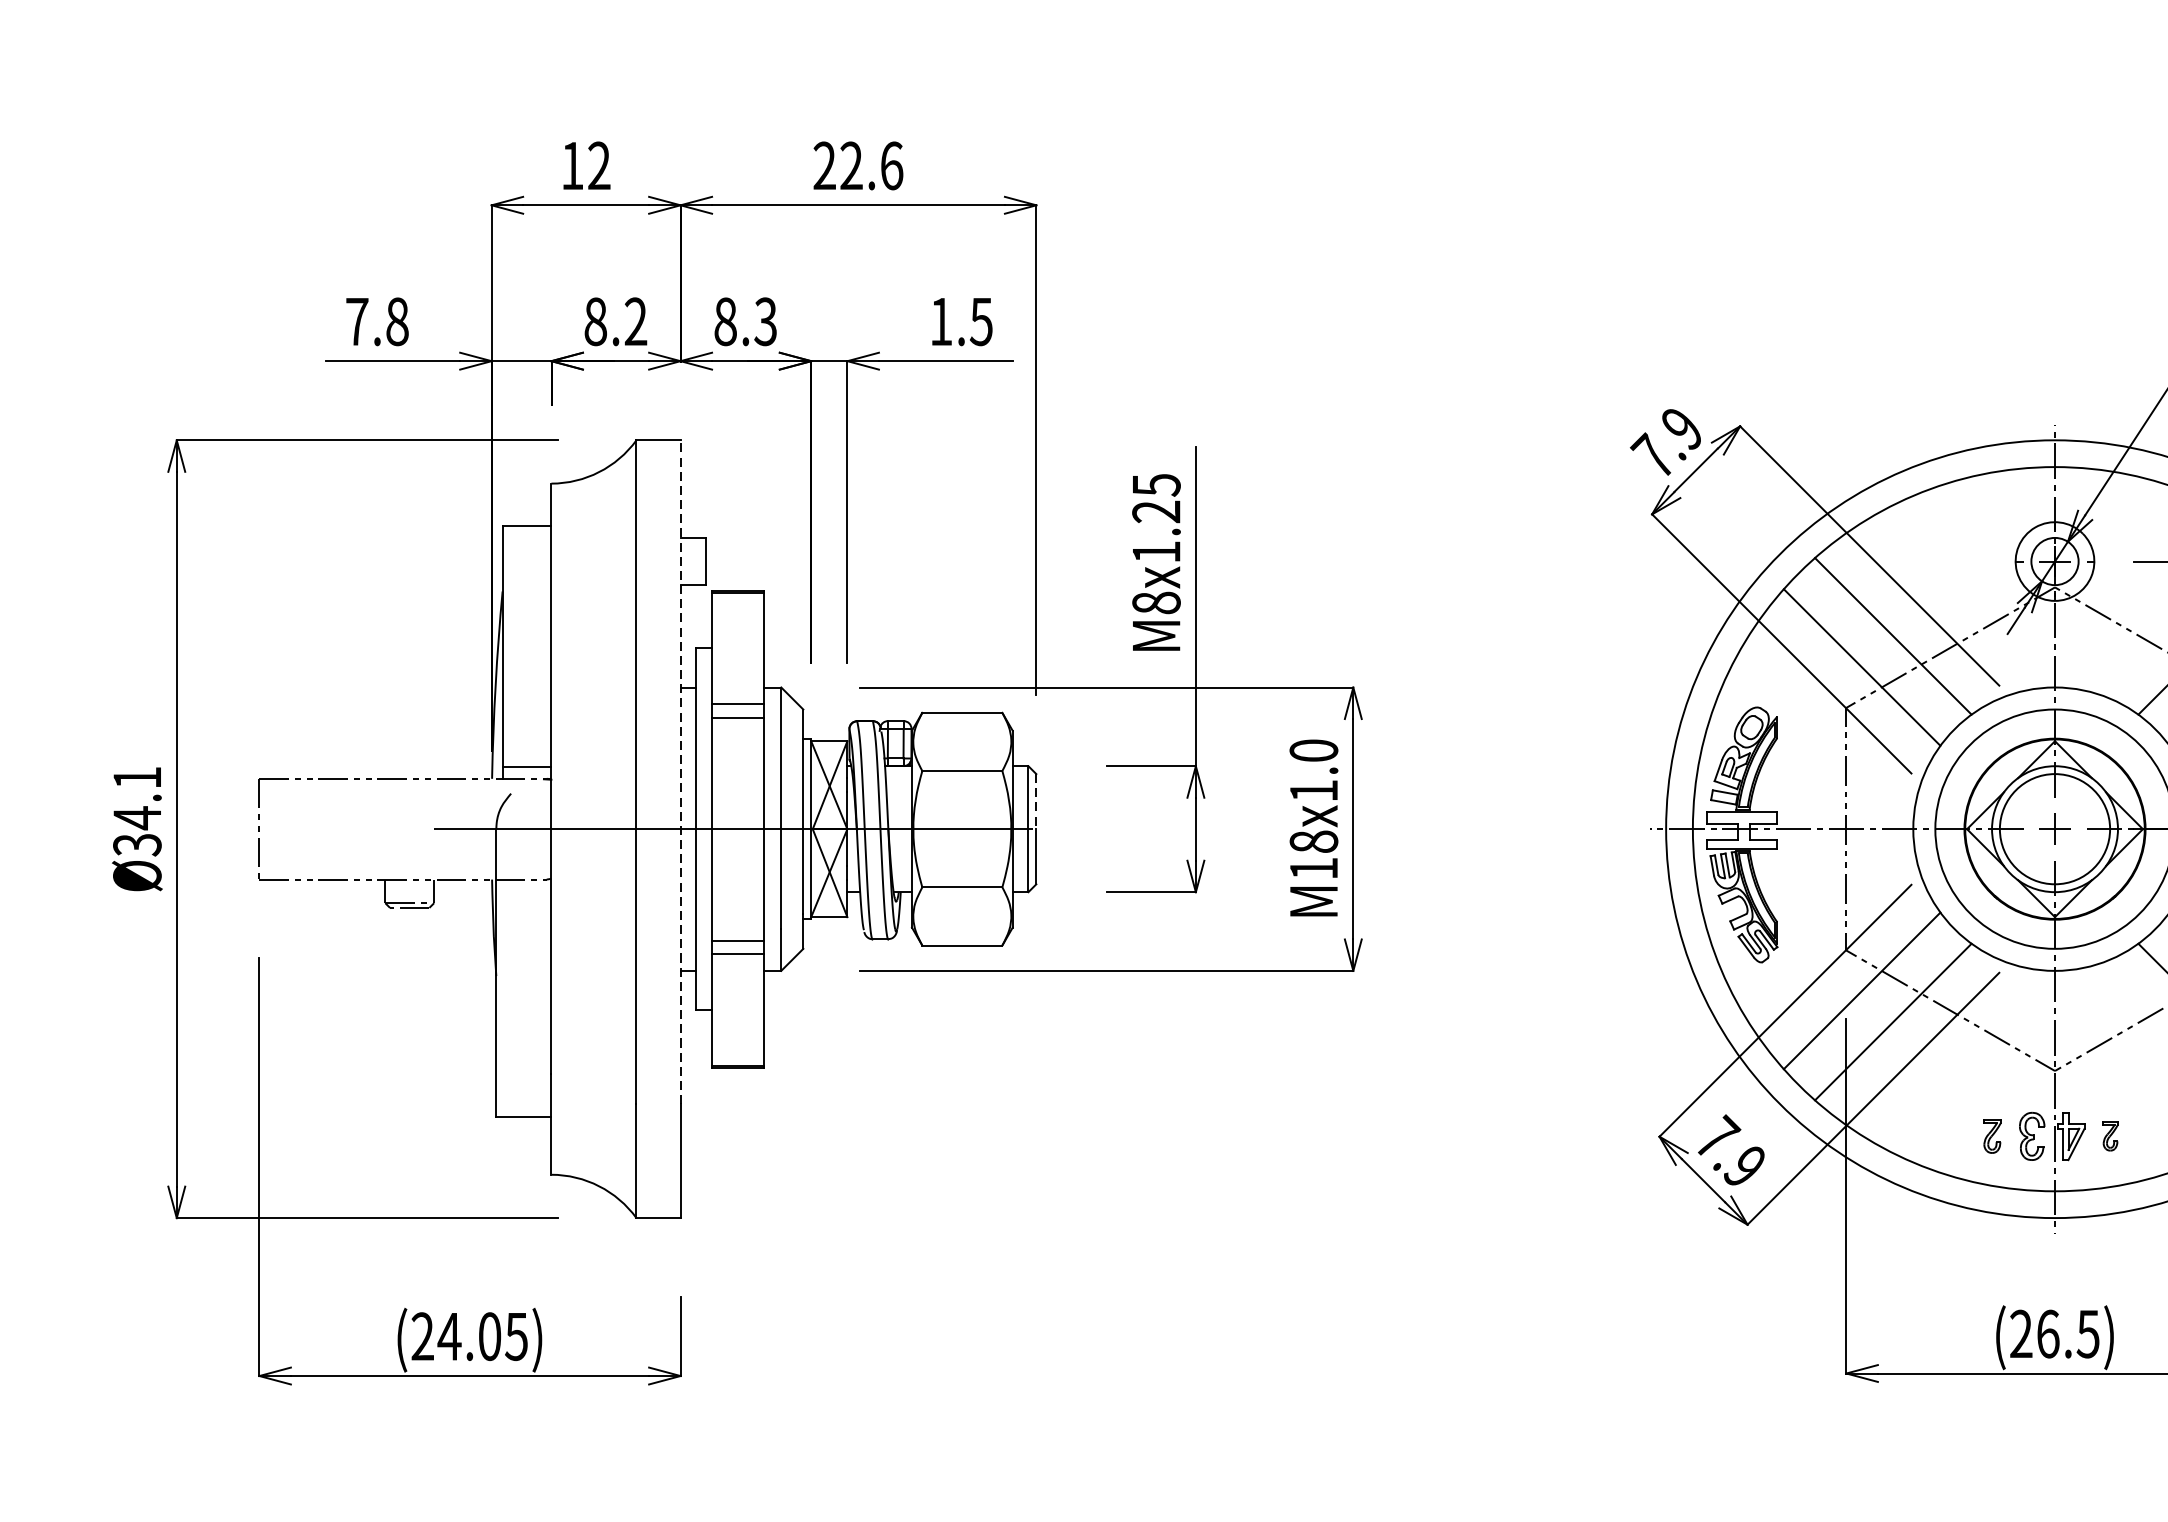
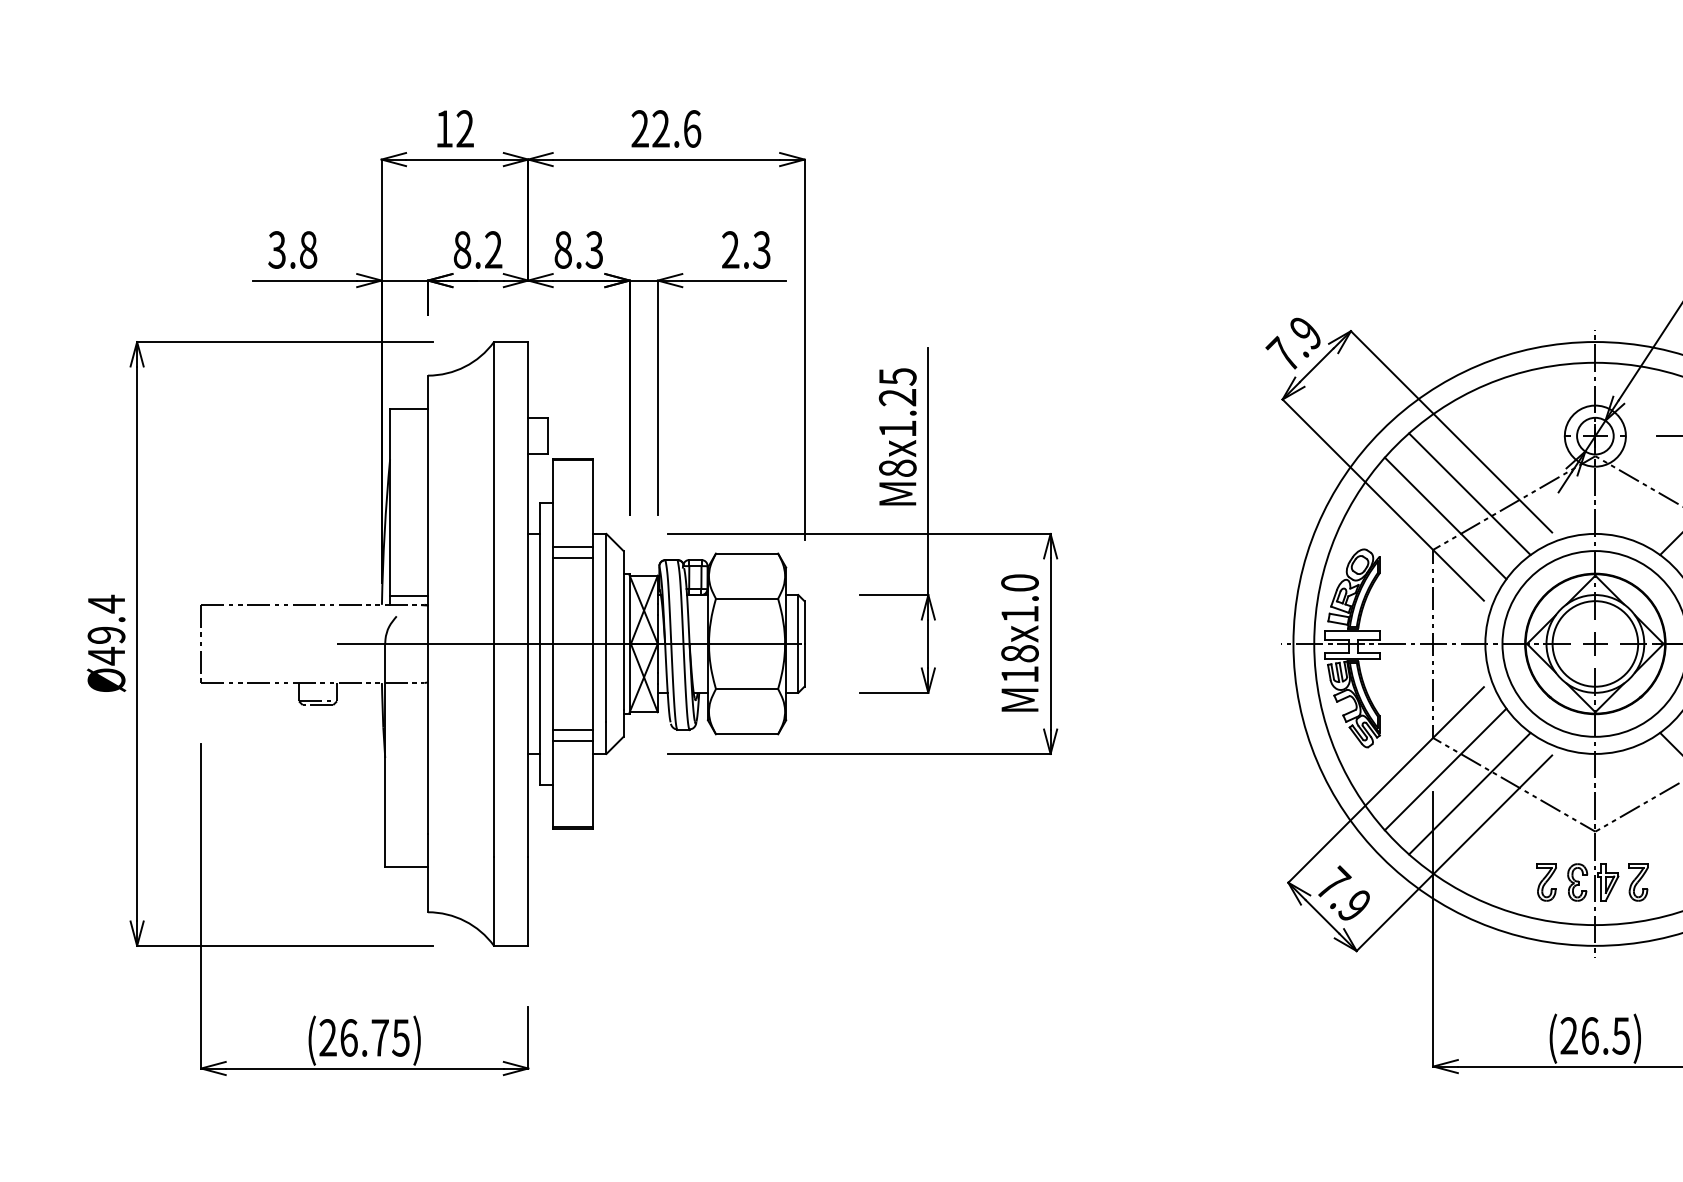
text: (356, 321) -> (276, 249), 7.8 -> 3.8
text: (961, 321) -> (746, 249), 1.5 -> 2.3
line: (680, 771) -> (528, 599), dashed -> solid
line: (1036, 802) -> (804, 623), dashed -> solid
text: (137, 810) -> (106, 629), Ø34.1 -> Ø49.4
part: (1992, 1136) -> (1546, 882), size x1.43
part: (2110, 1136) -> (1638, 882), size x1.67
text: (468, 1336) -> (363, 1037), (24.05) -> (26.75)

